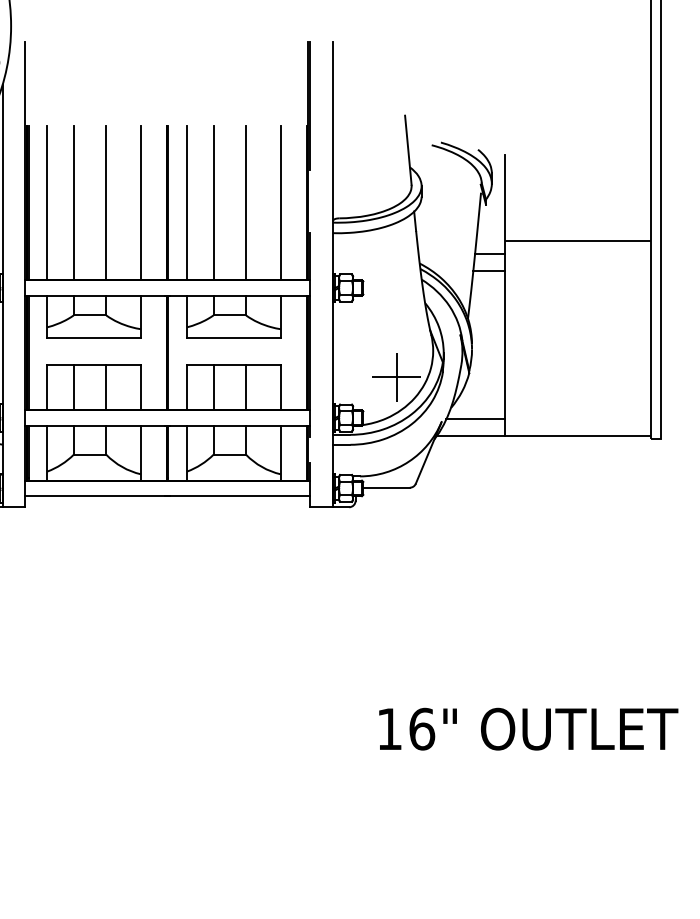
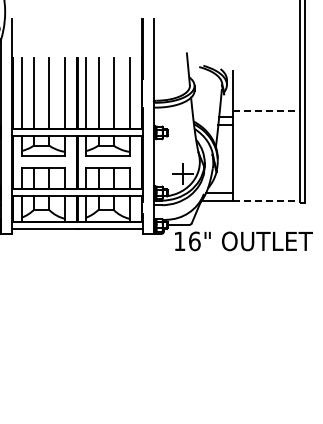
line: (577, 241) -> (266, 111), solid -> dashed
line: (577, 436) -> (266, 201), solid -> dashed
text: (527, 729) -> (243, 241), moved

